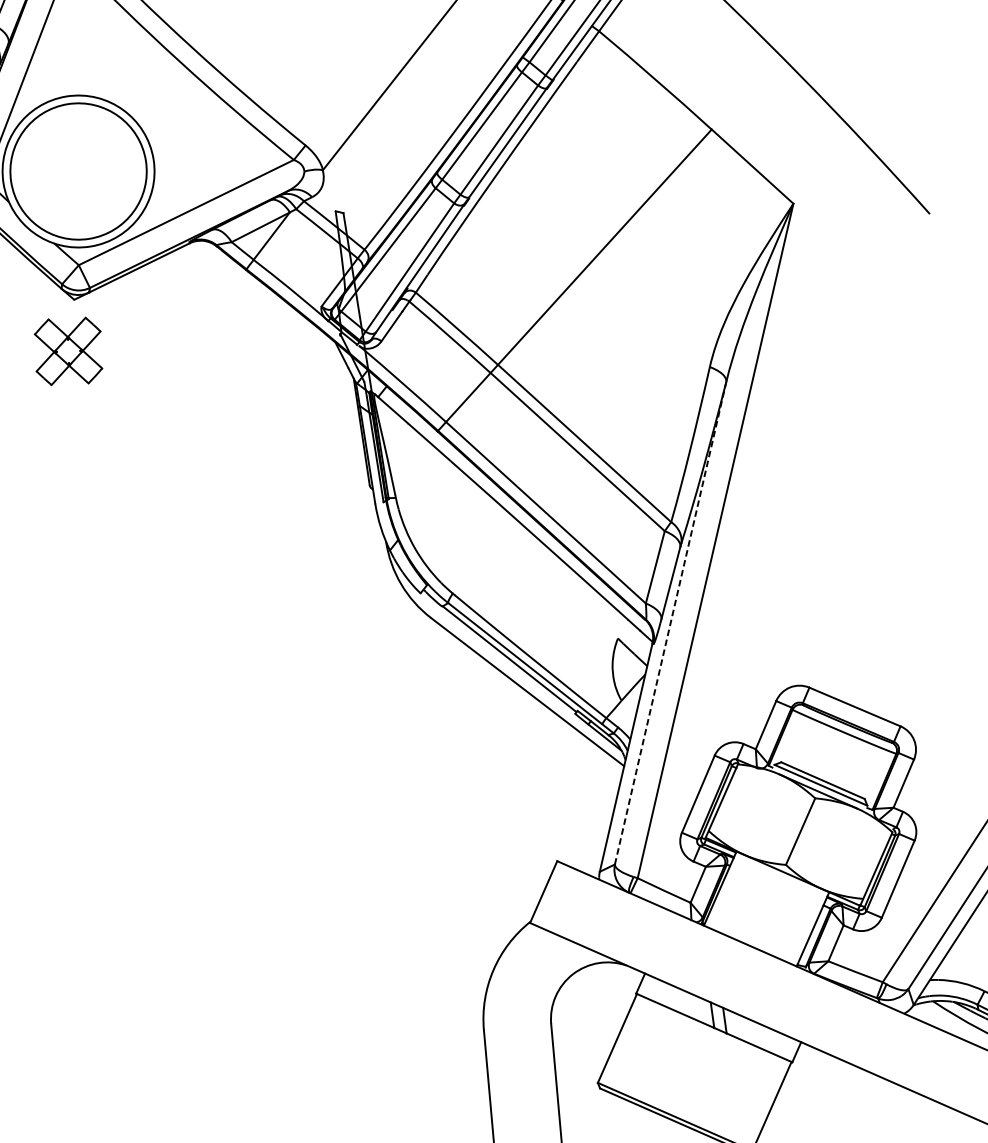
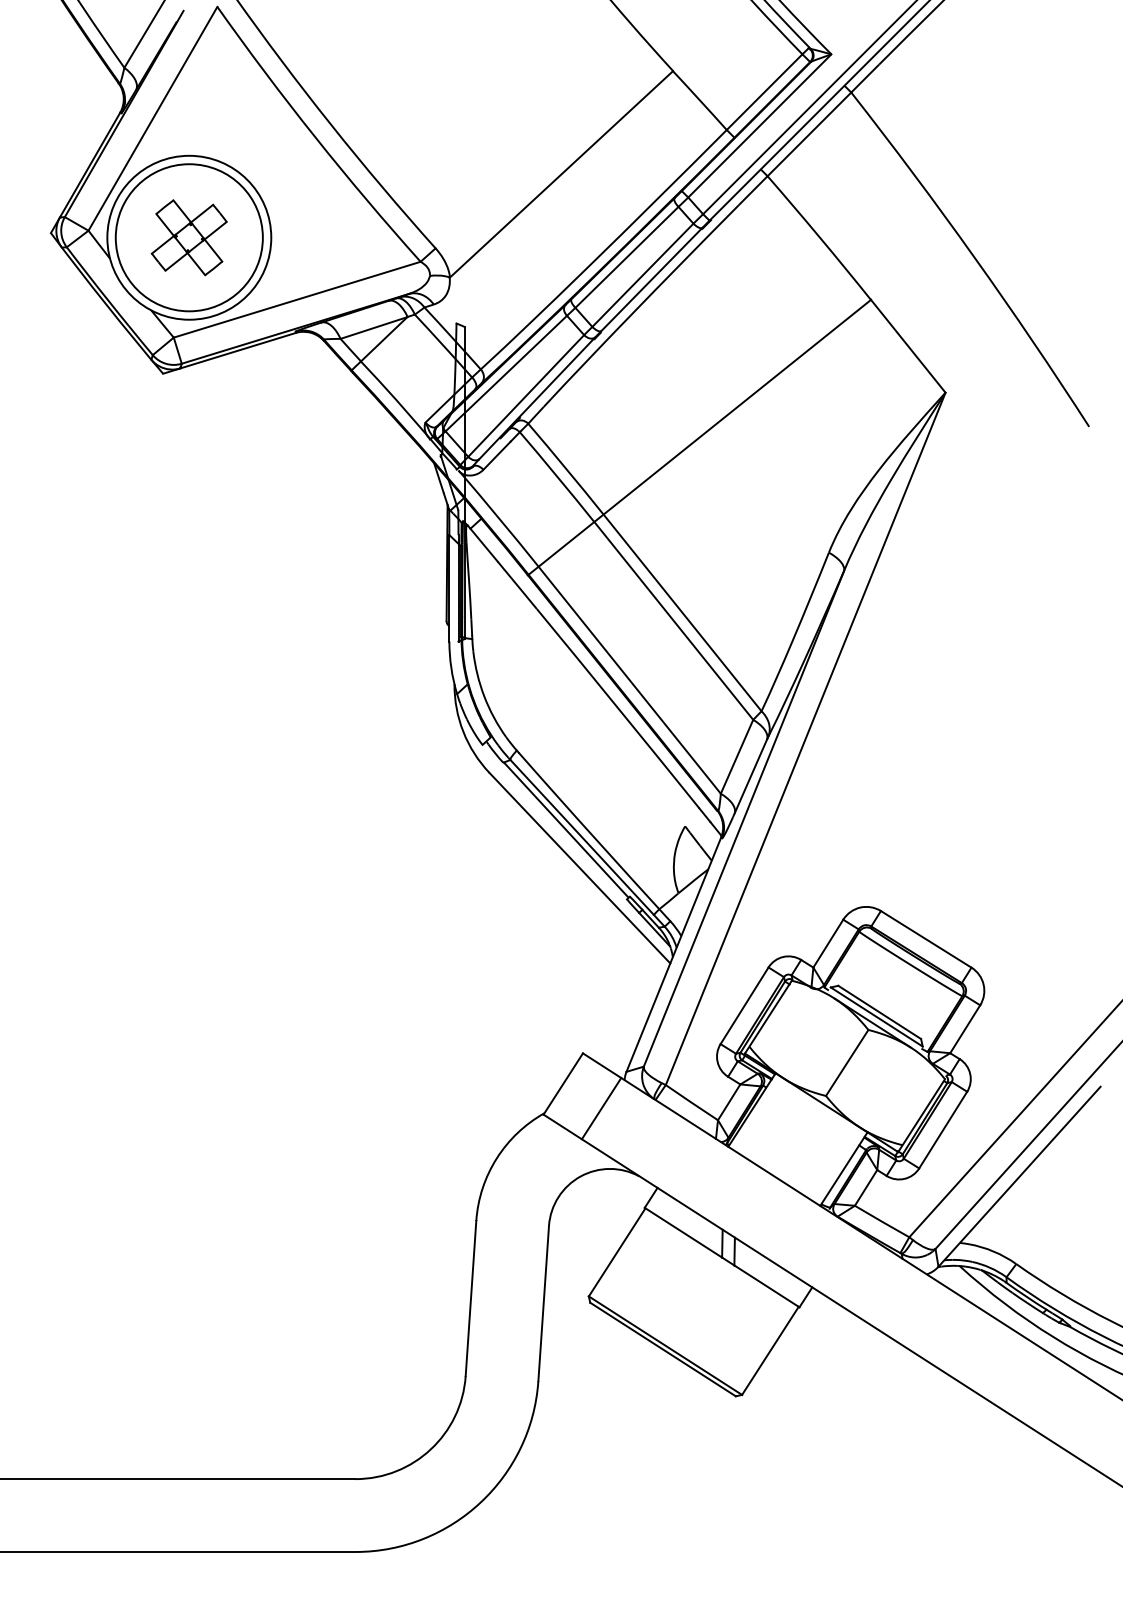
part: (67, 351) -> (188, 237), moved
line: (671, 622) -> (744, 818), dashed -> solid
line: (582, 908) -> (601, 1108), added

